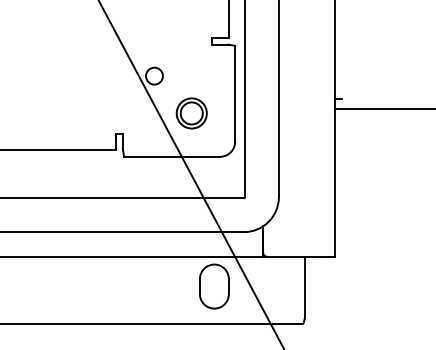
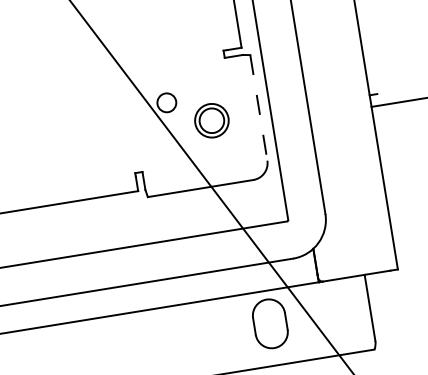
line: (235, 93) -> (259, 107), solid -> dashed
part: (191, 113) -> (211, 120), moved

